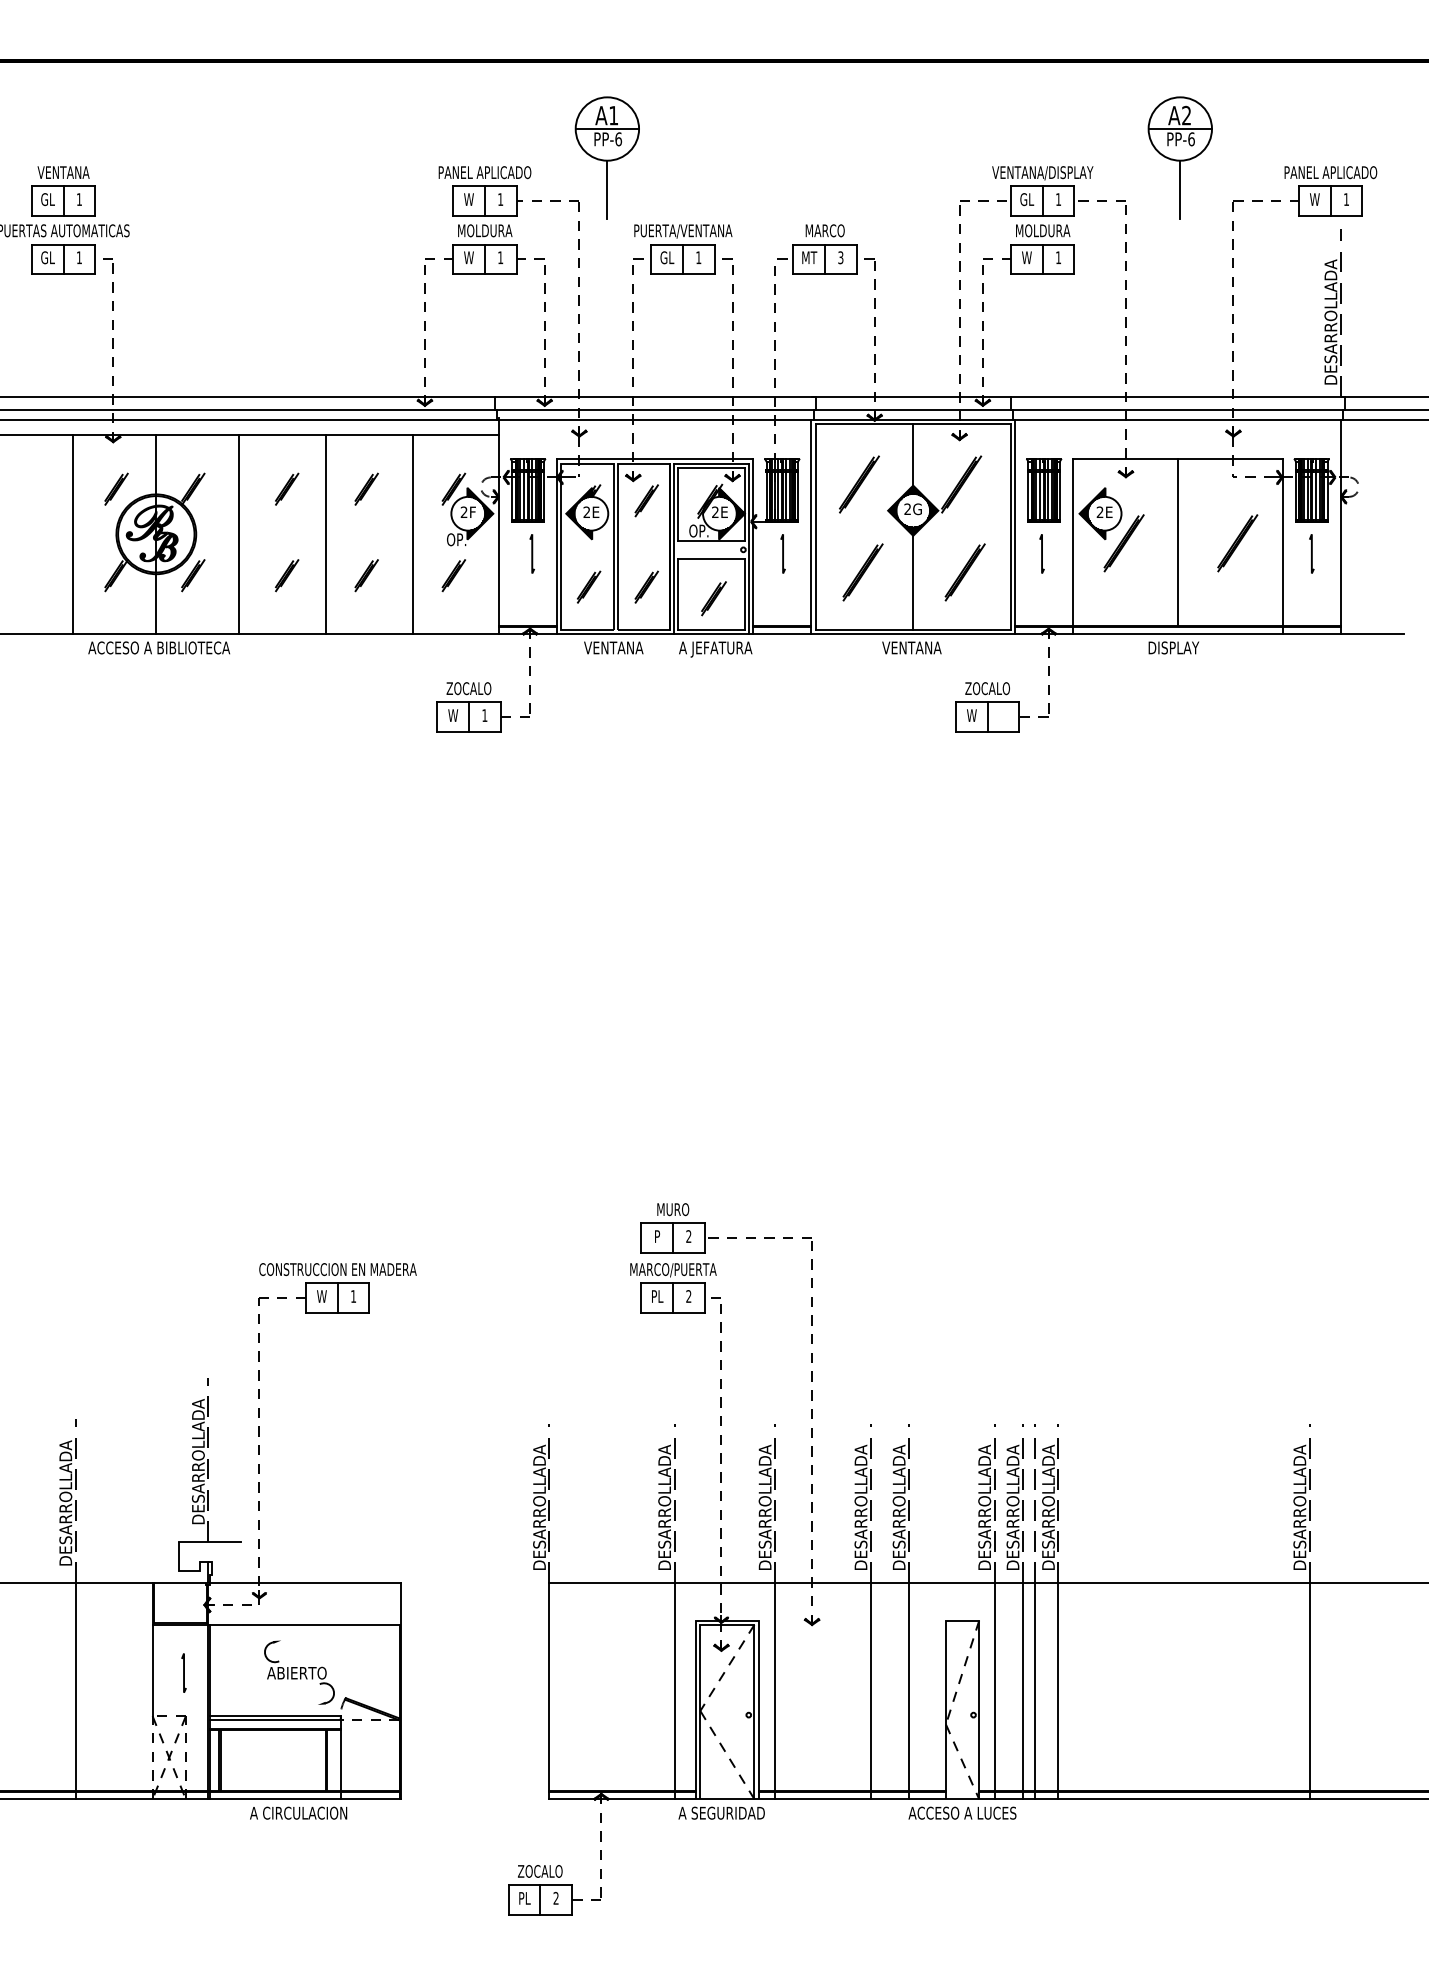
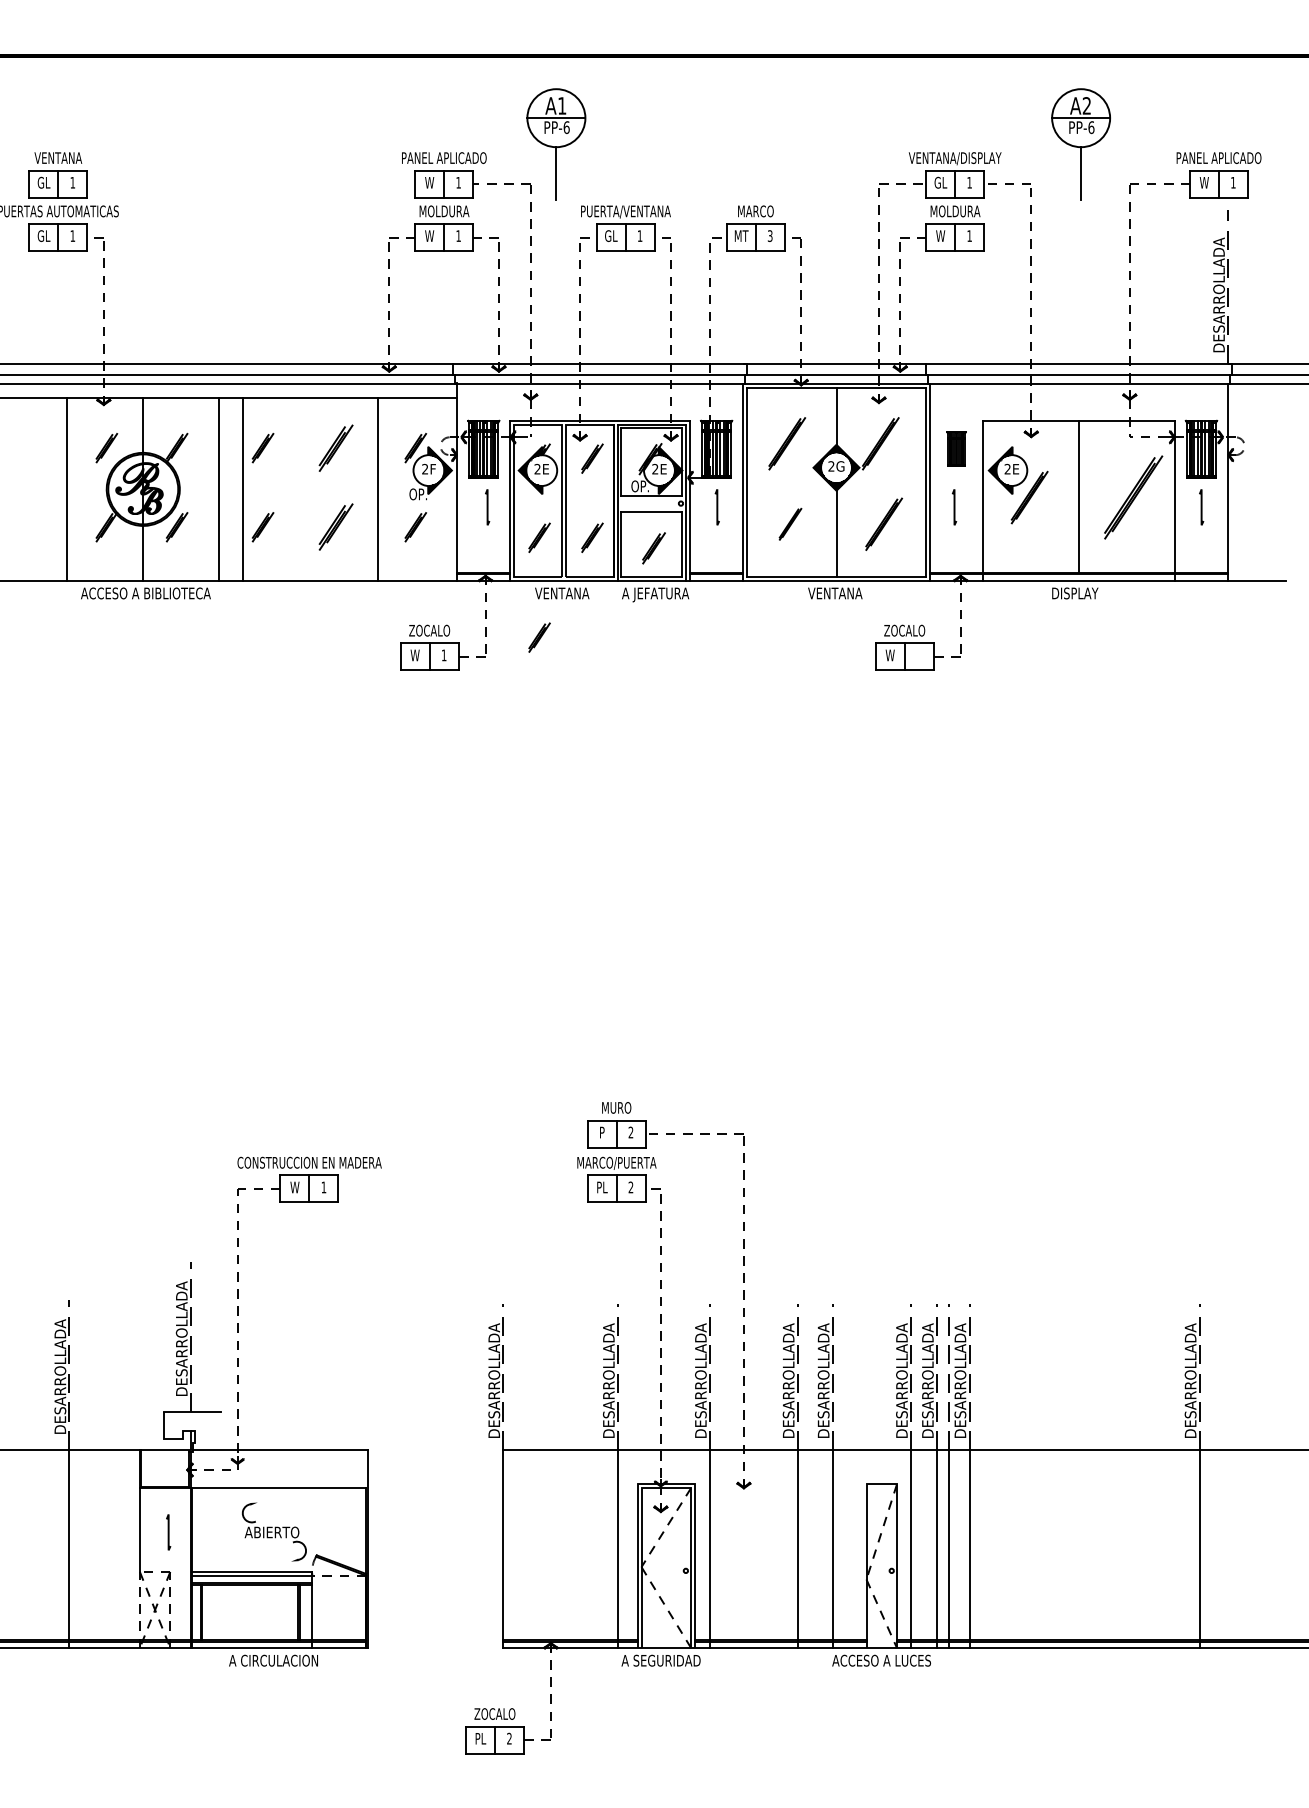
part: (366, 488) -> (335, 447), size x1.6
part: (1044, 490) -> (956, 449), size x0.6
line: (325, 534) -> (242, 489), moved
part: (1237, 543) -> (1133, 497), size x1.6
part: (862, 572) -> (790, 524), size x0.6
part: (366, 575) -> (335, 527), size x1.6
part: (588, 695) -> (539, 637), added

